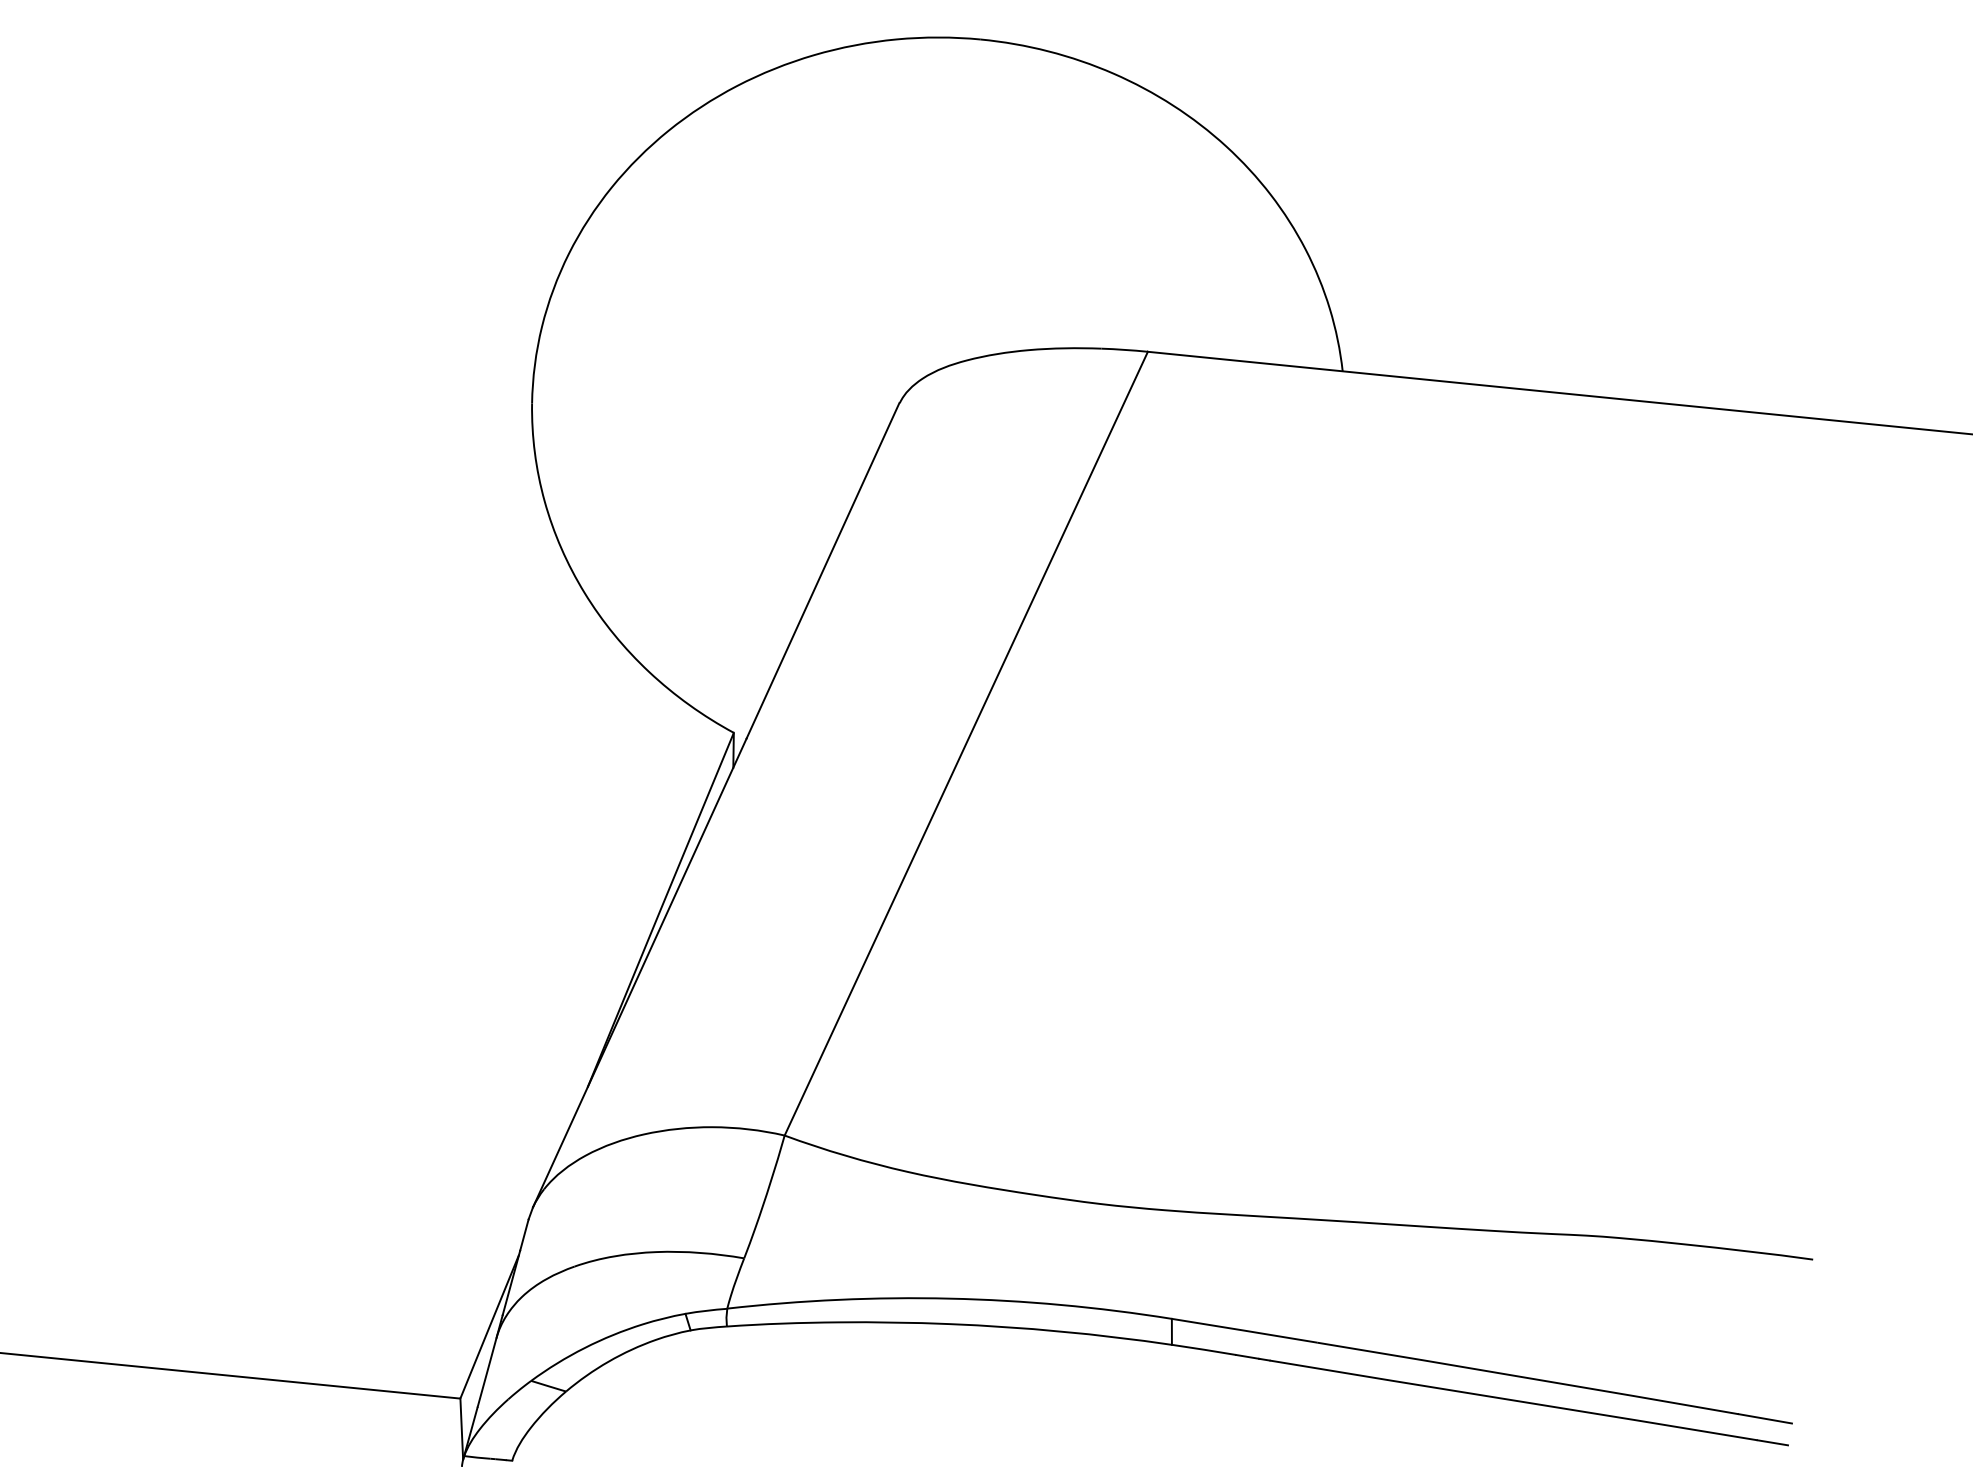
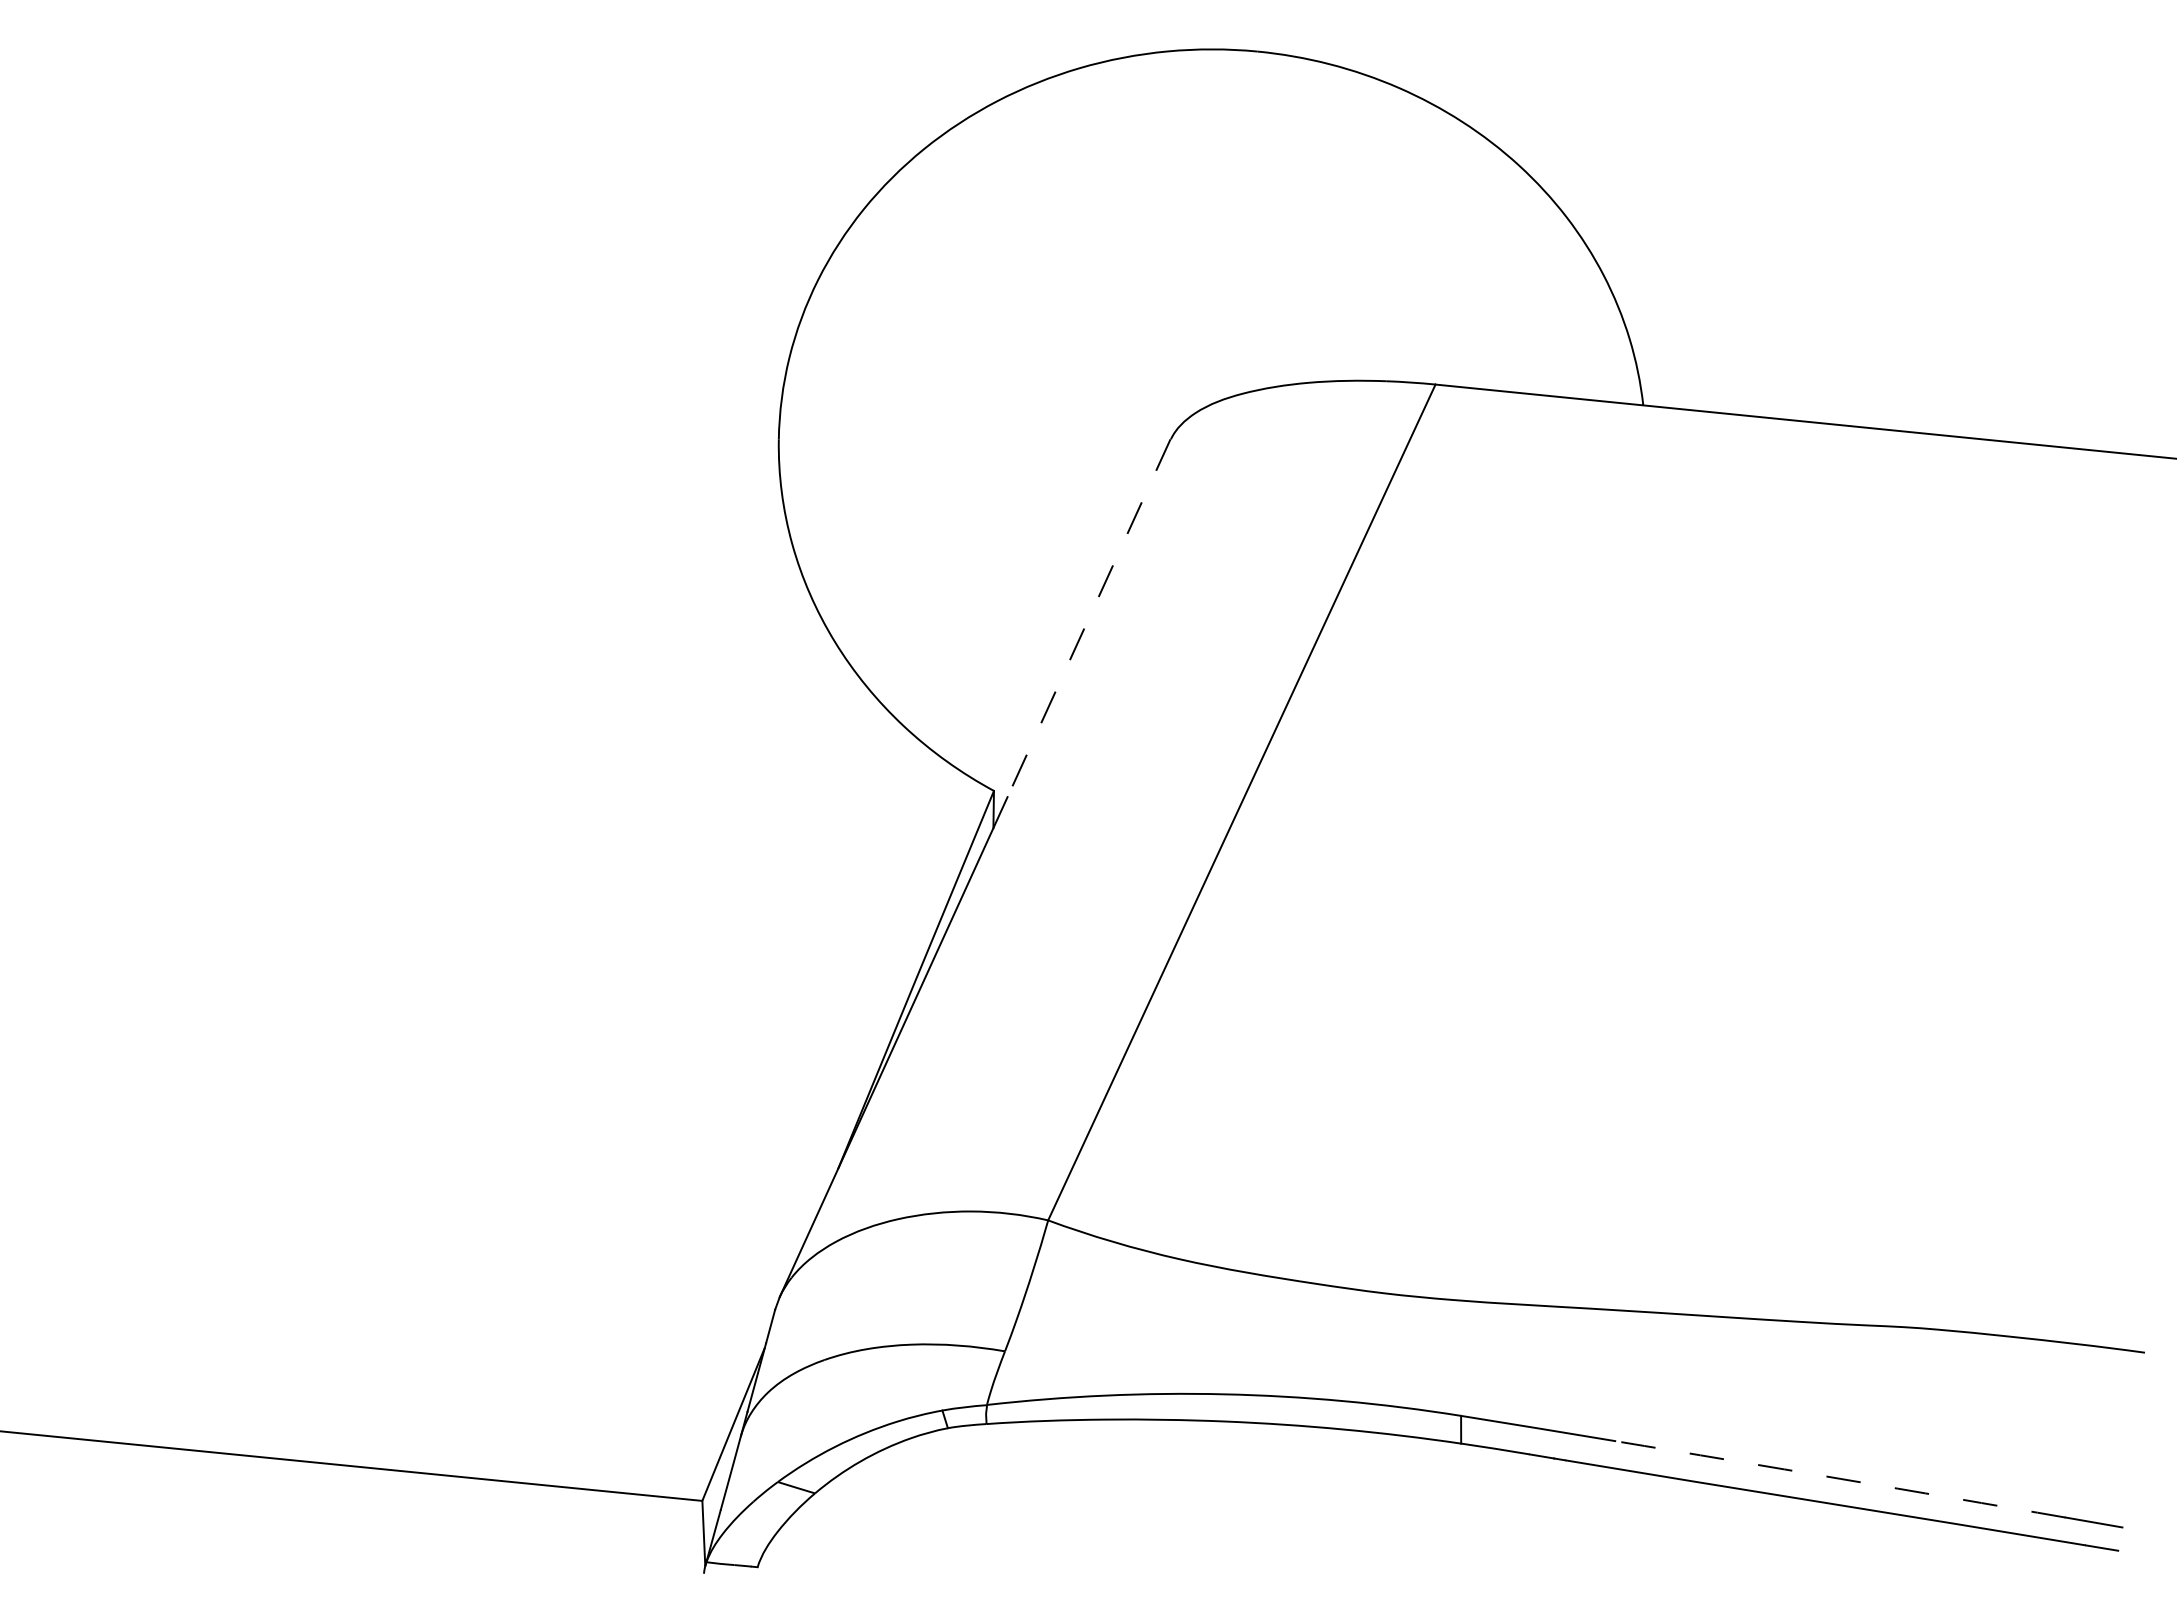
line: (823, 571) -> (1089, 618), solid -> dashed
arc: (1527, 1377) -> (1840, 1478), solid -> dashed

